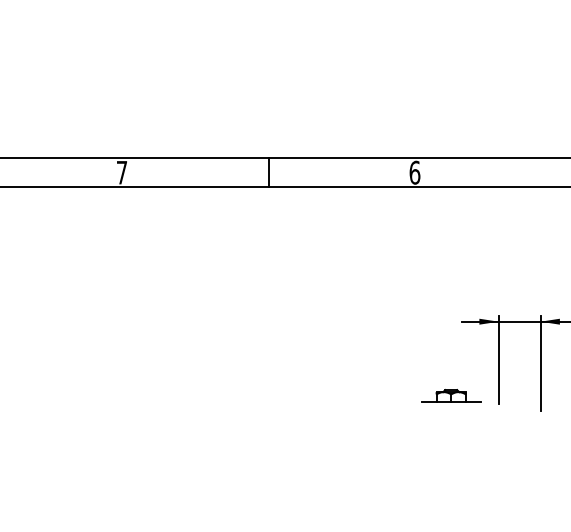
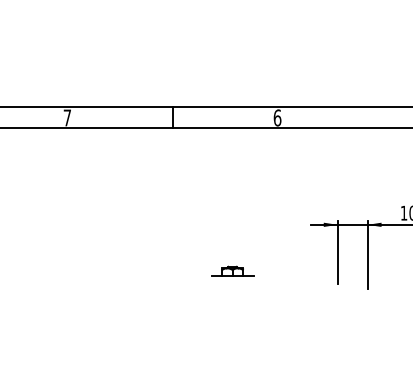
part: (451, 395) -> (232, 270), moved

